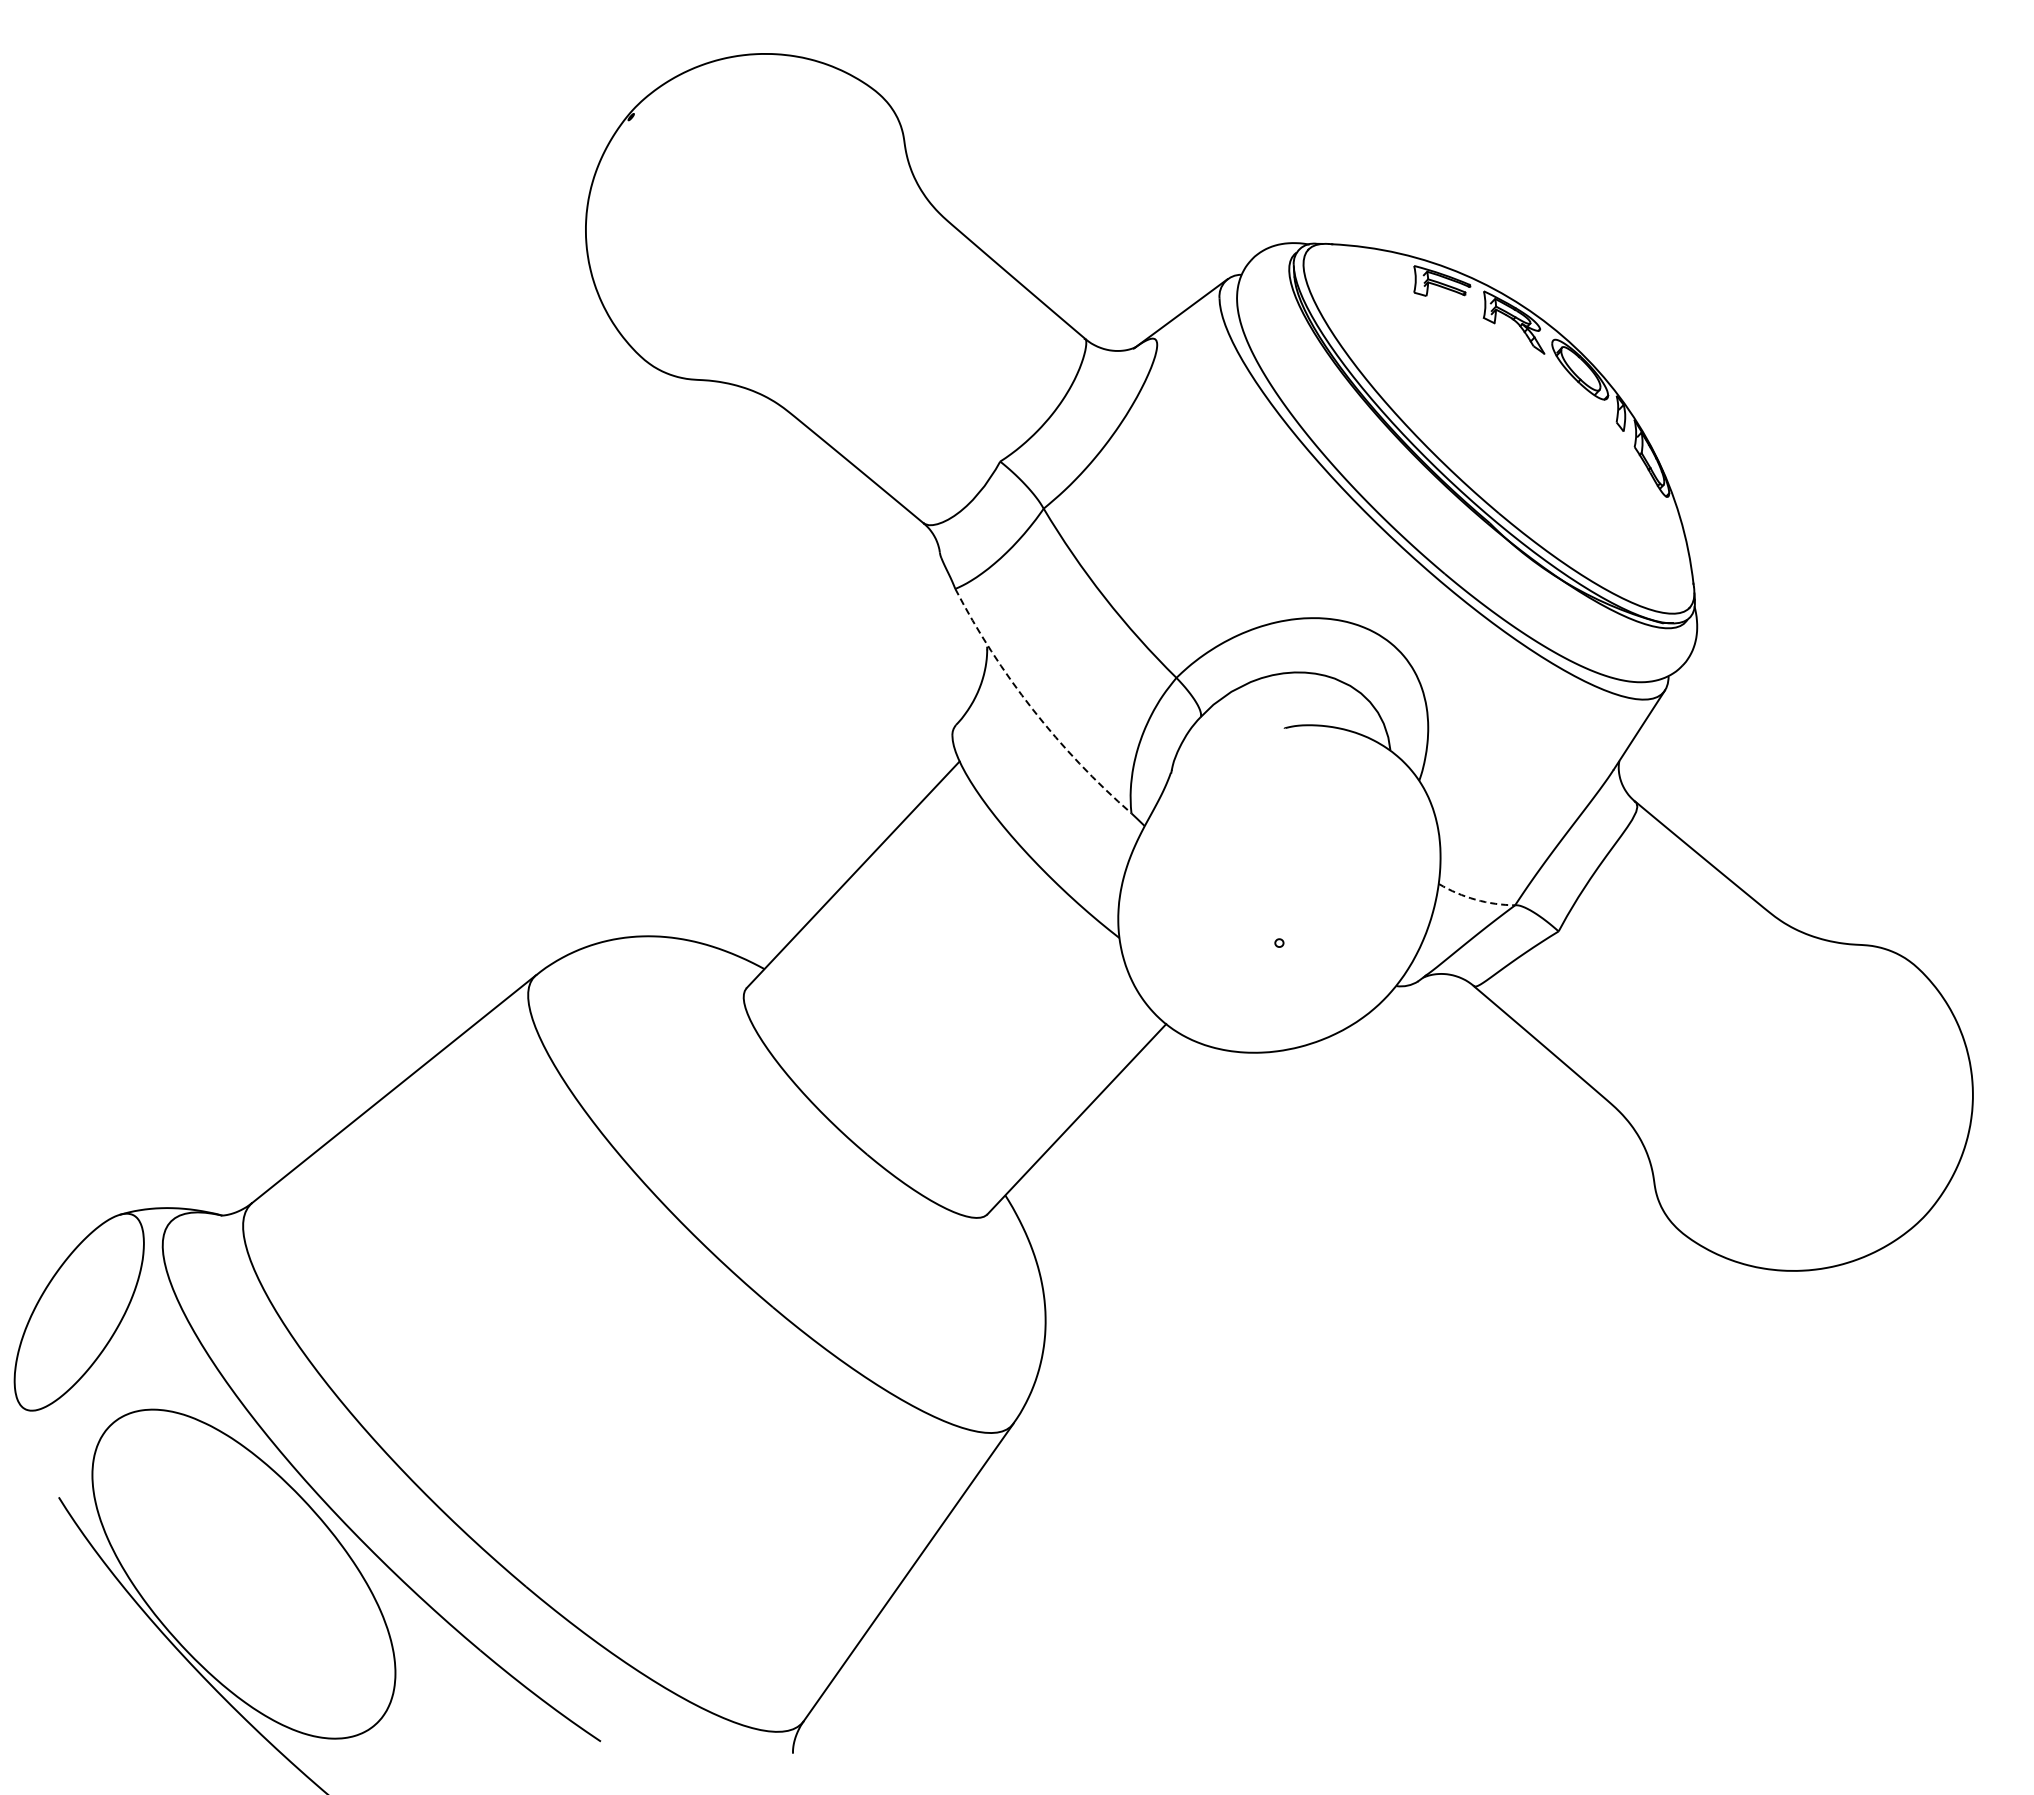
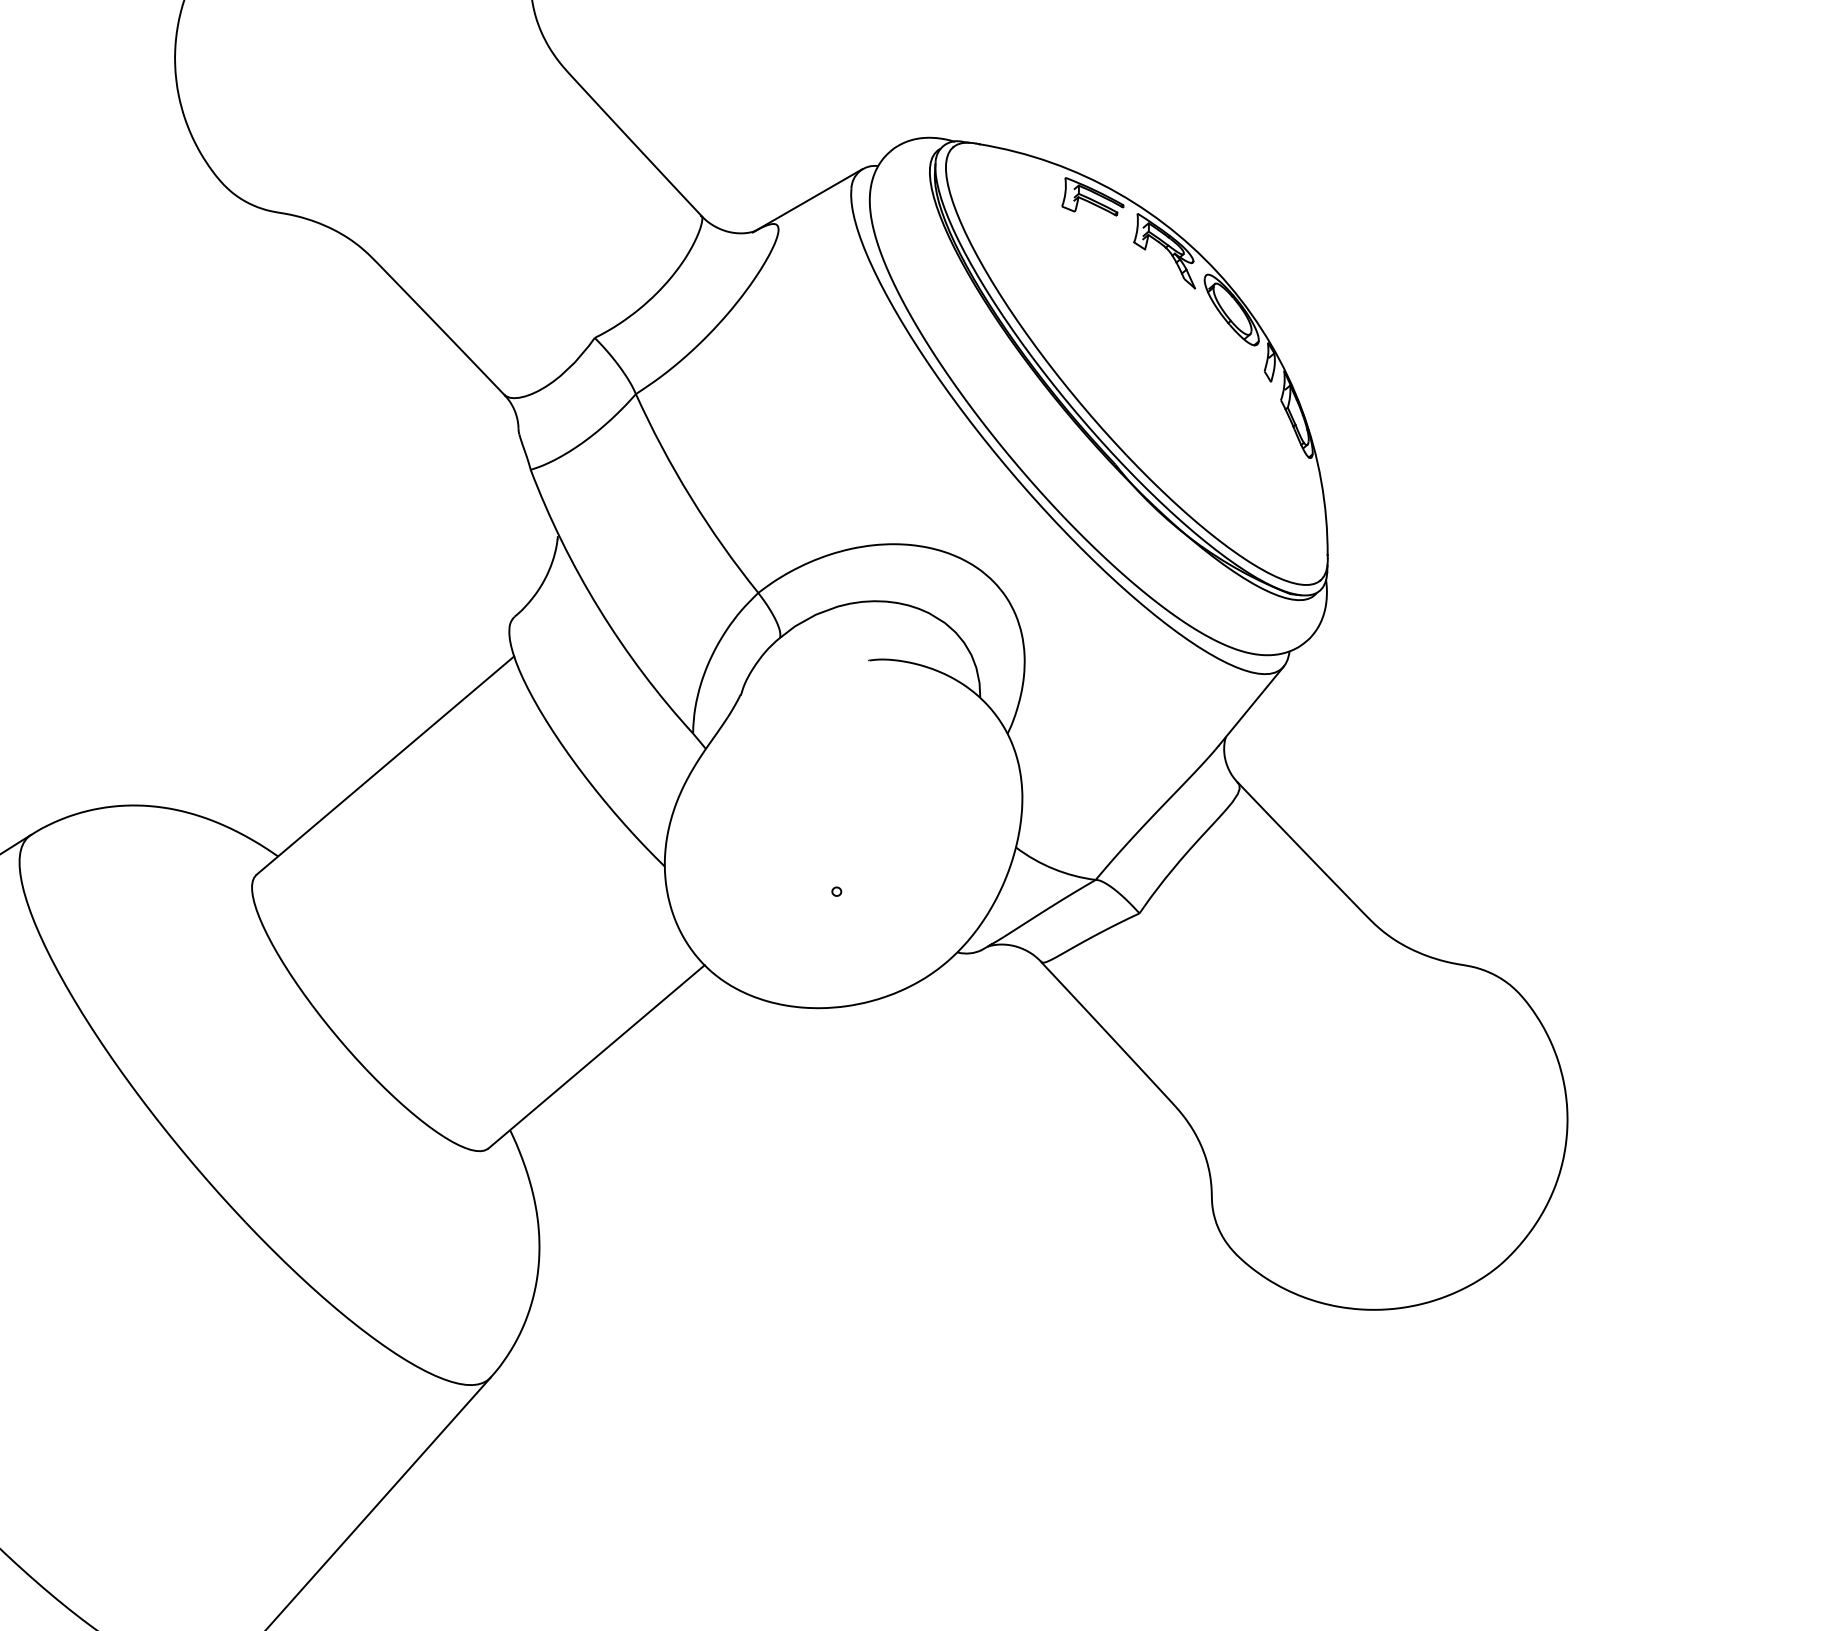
arc: (1032, 709) -> (599, 609), dashed -> solid
arc: (1475, 899) -> (1053, 868), dashed -> solid

